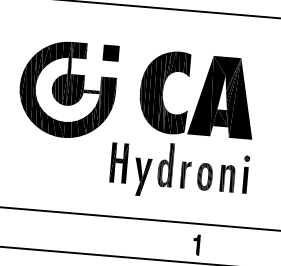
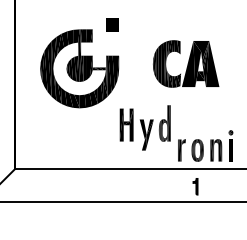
part: (111, 52) -> (112, 24), moved
part: (196, 94) -> (185, 63), size x0.7
part: (214, 171) -> (205, 145), moved

